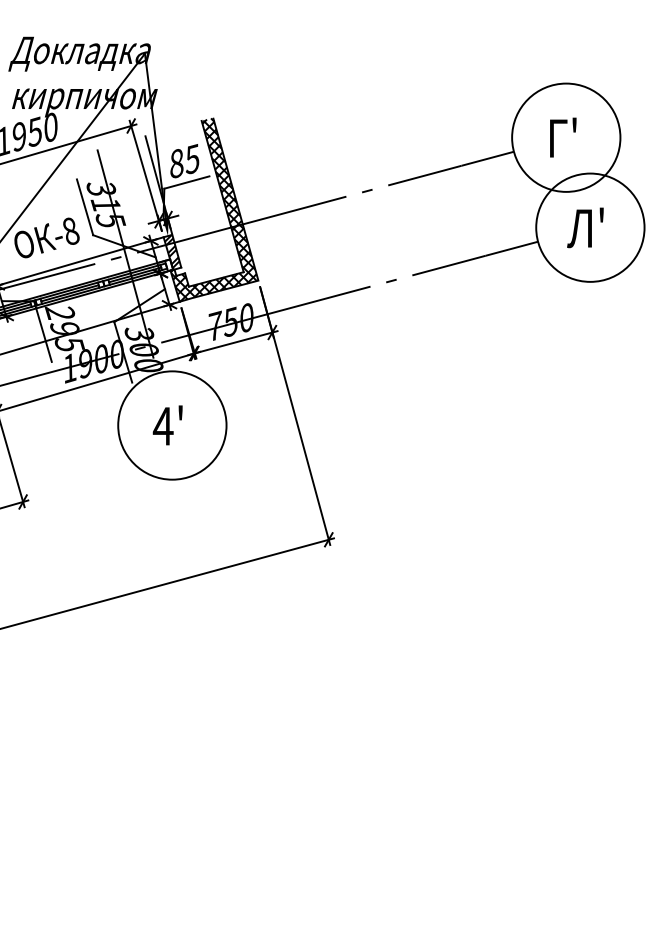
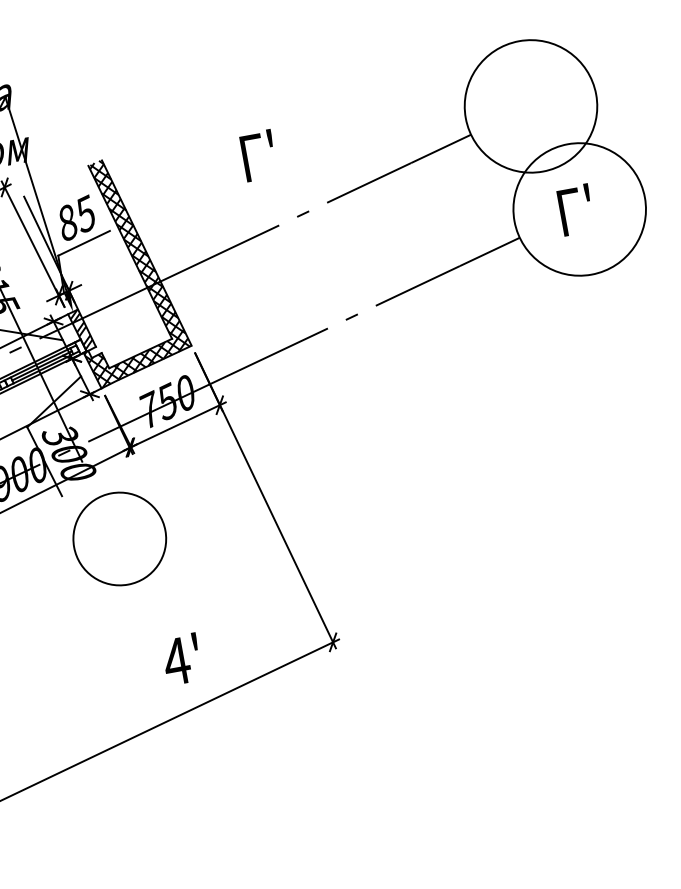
text: (563, 137) -> (259, 155), moved
text: (585, 227) -> (573, 210), Л' -> Г'
text: (167, 425) -> (181, 659), moved
circle: (172, 425) -> (119, 538), size x0.7

